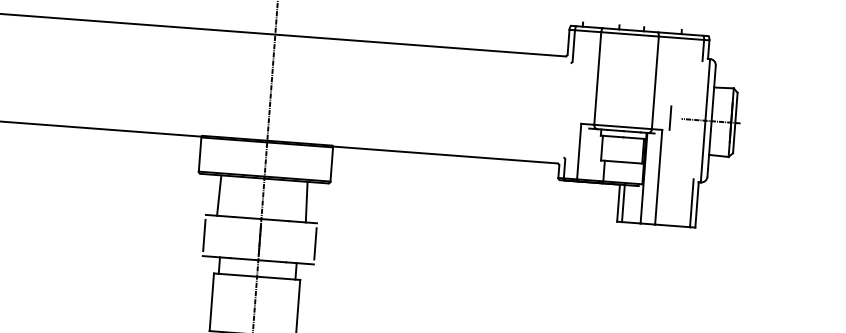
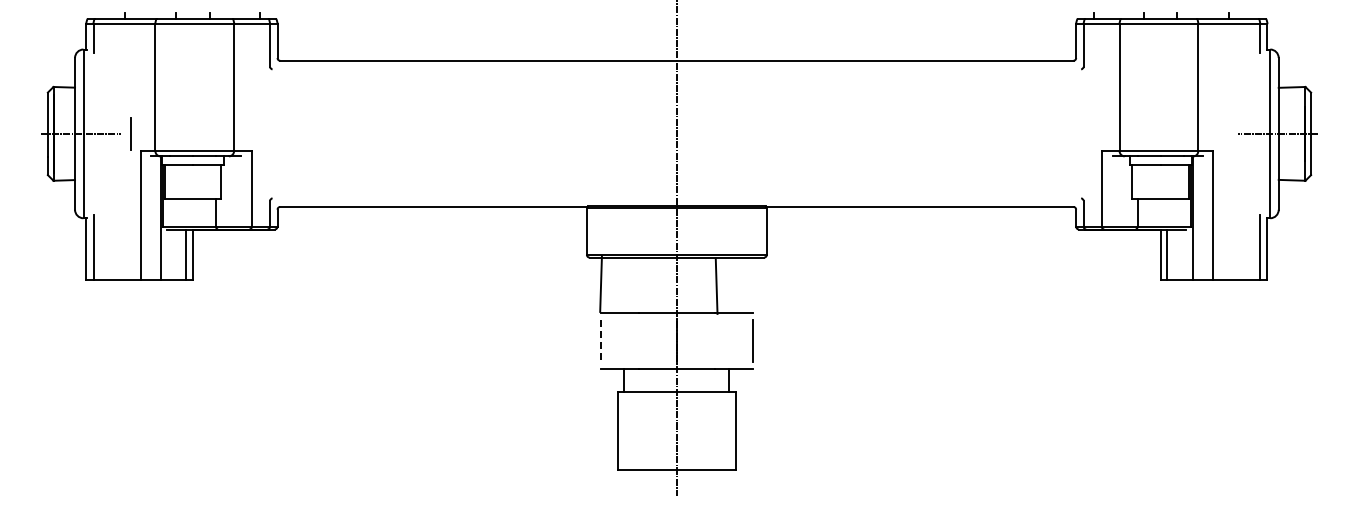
line: (670, 117) -> (1222, 133), removed
line: (218, 194) -> (600, 283), moved
line: (306, 201) -> (716, 285), moved
line: (204, 235) -> (600, 341), solid -> dashed

